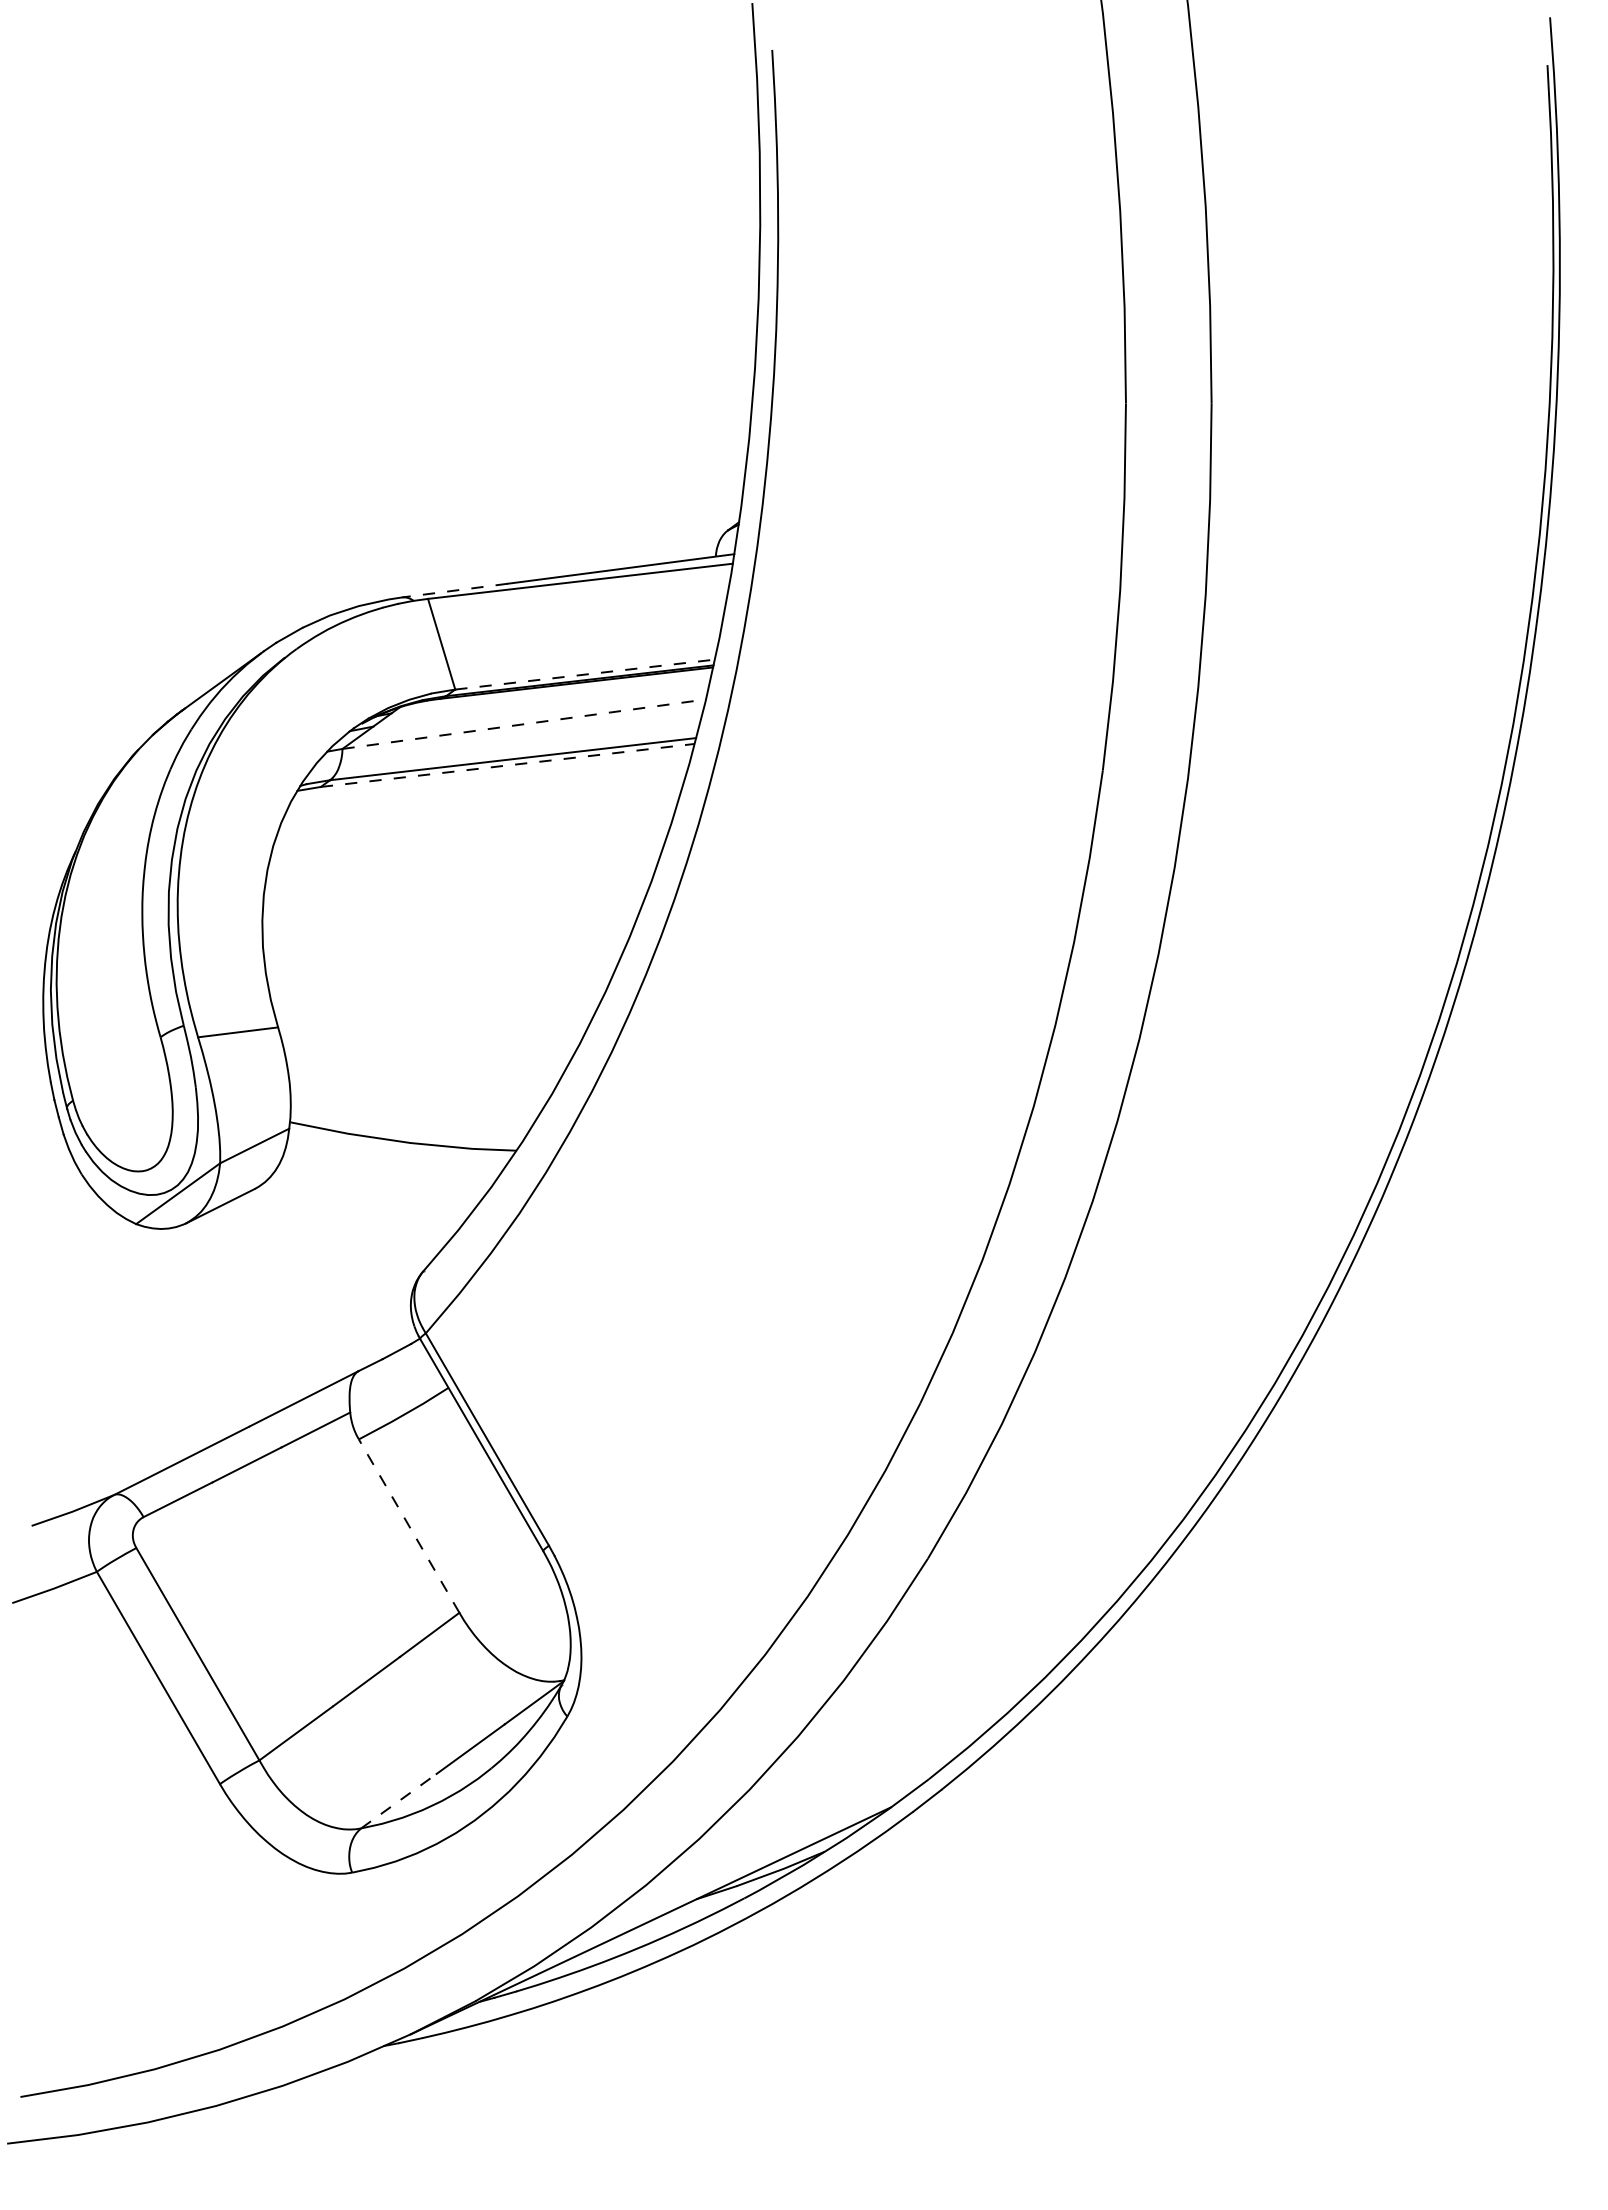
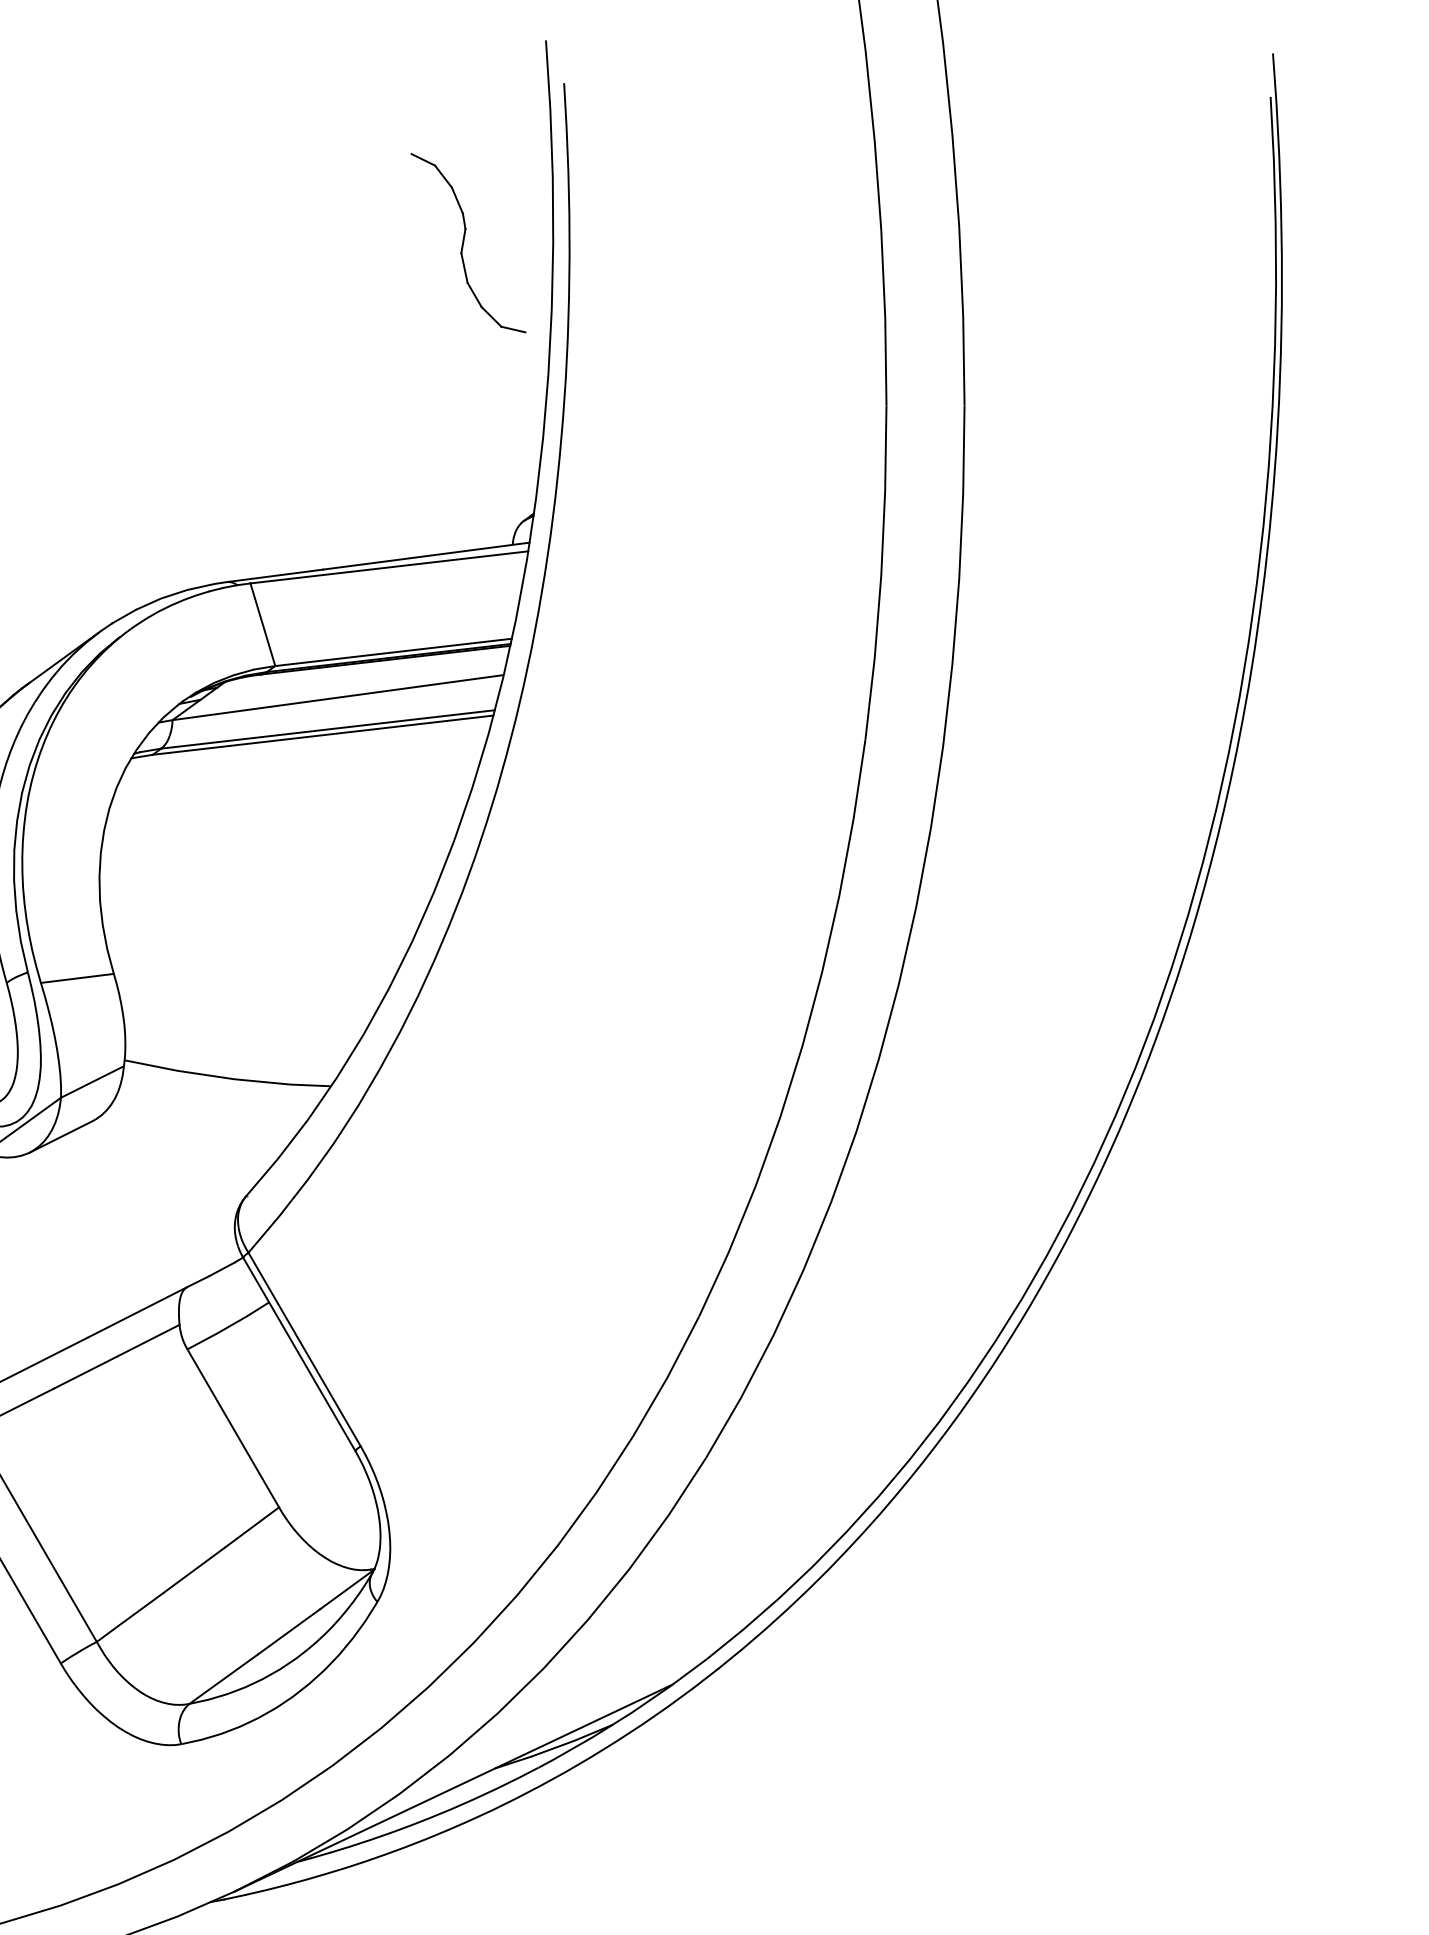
part: (666, 225) -> (467, 243), added
line: (454, 590) -> (274, 575), dashed -> solid
line: (585, 674) -> (393, 652), dashed -> solid
line: (525, 724) -> (339, 697), dashed -> solid
line: (508, 765) -> (323, 735), dashed -> solid
line: (408, 1525) -> (232, 1427), dashed -> solid
line: (398, 1801) -> (223, 1679), dashed -> solid

